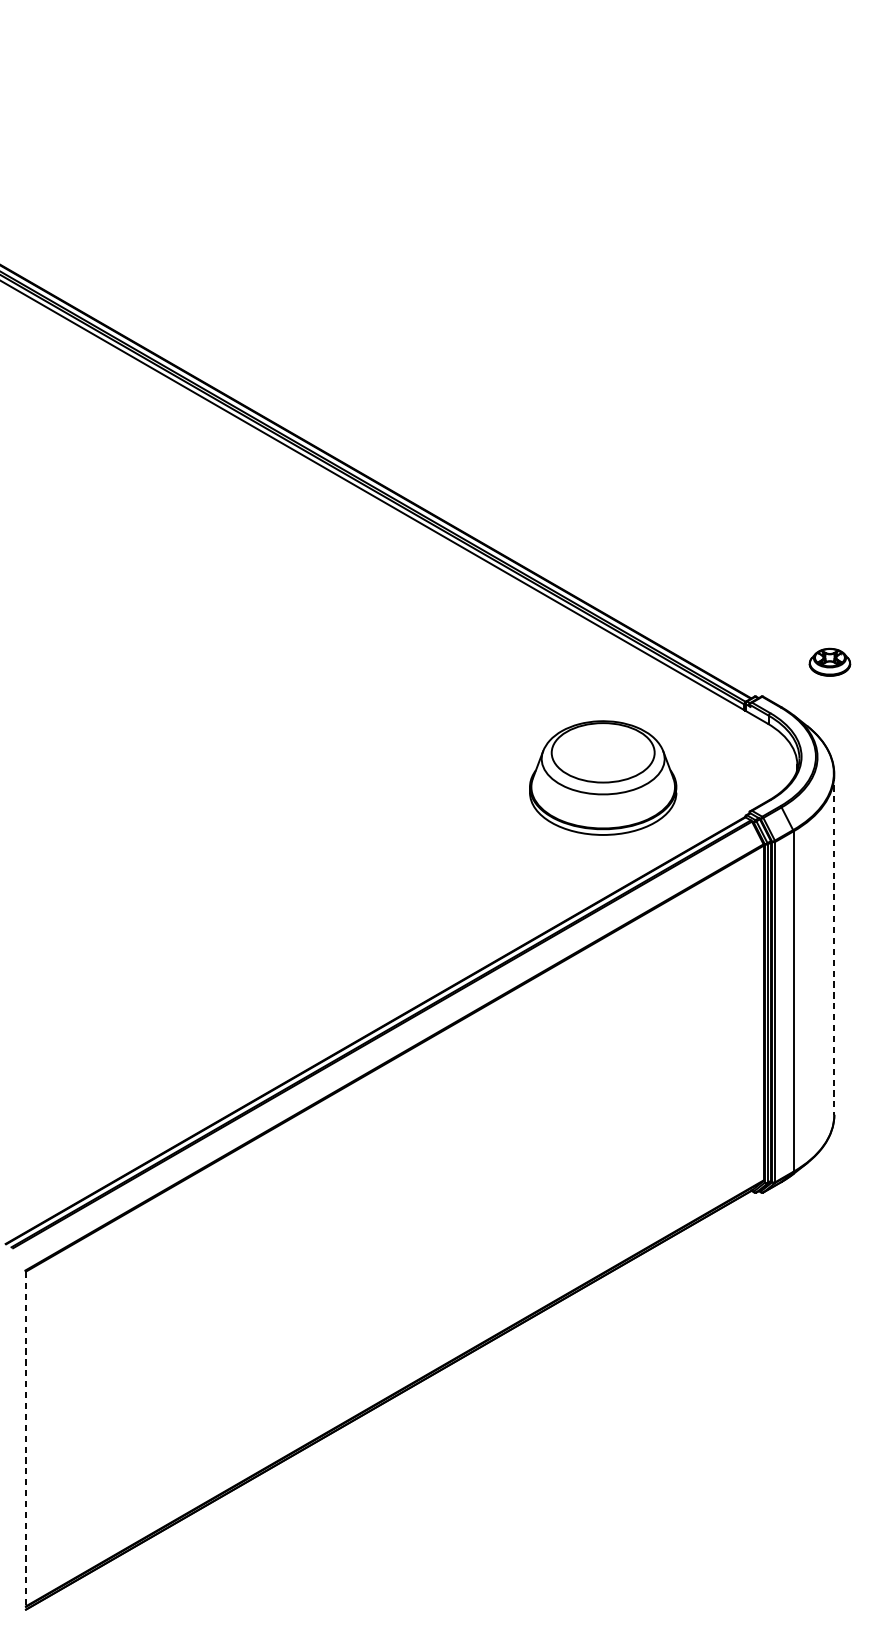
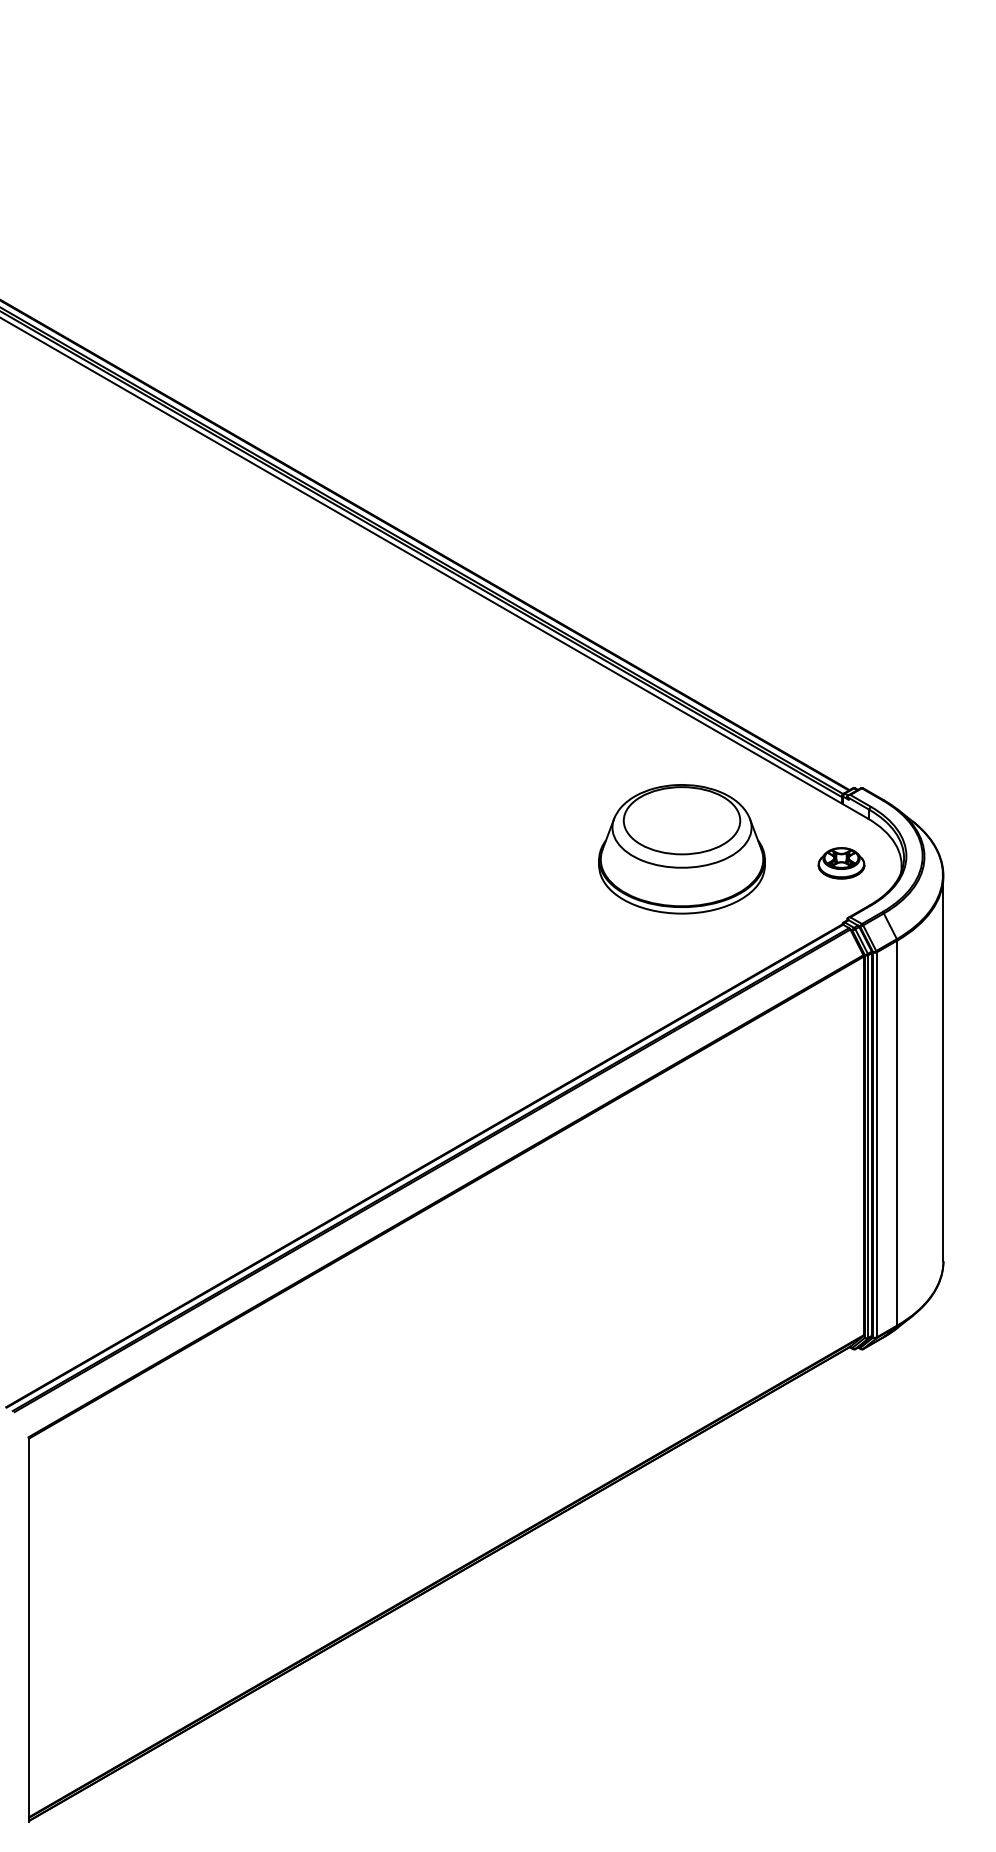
part: (829, 662) -> (841, 863), moved
part: (602, 778) -> (681, 849), moved
line: (834, 945) -> (943, 1069), dashed -> solid
line: (26, 1441) -> (29, 1630), dashed -> solid

